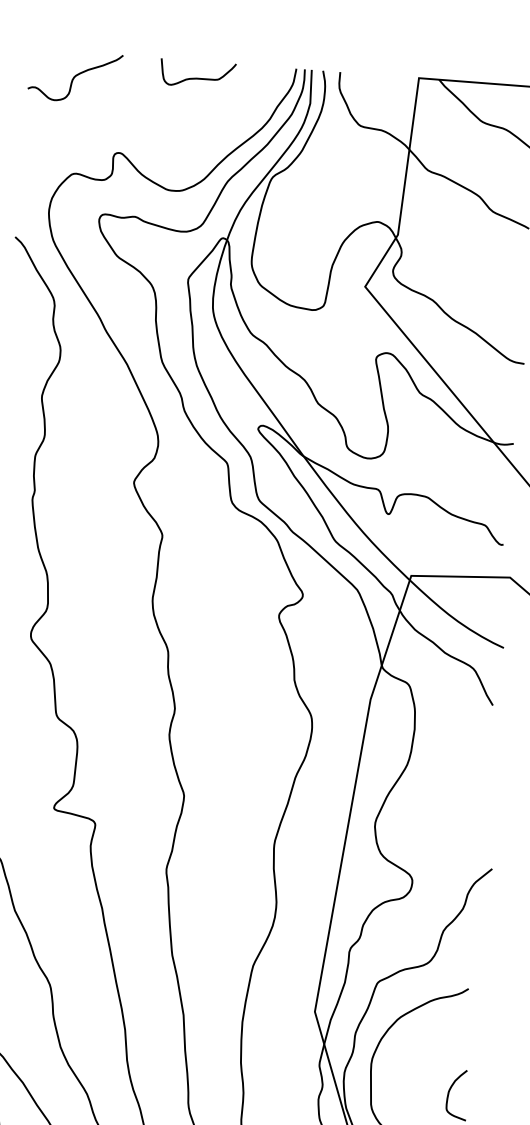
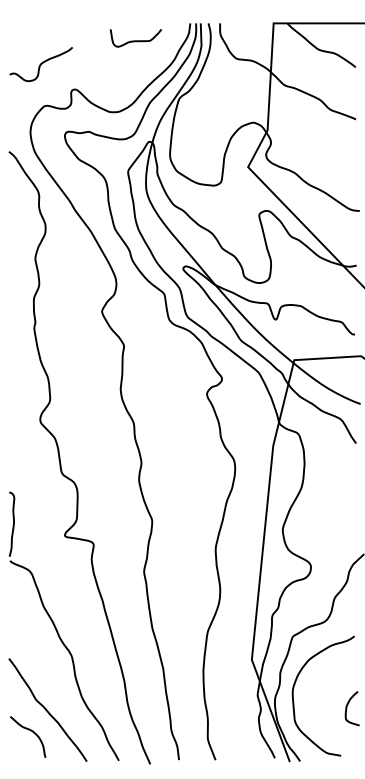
curve: (74, 76) -> (40, 64), moved
curve: (196, 77) -> (135, 40), moved

